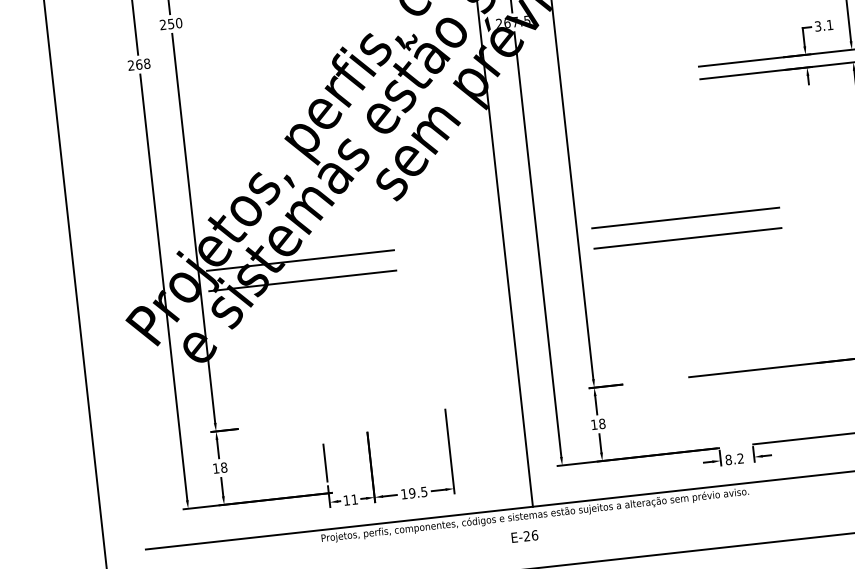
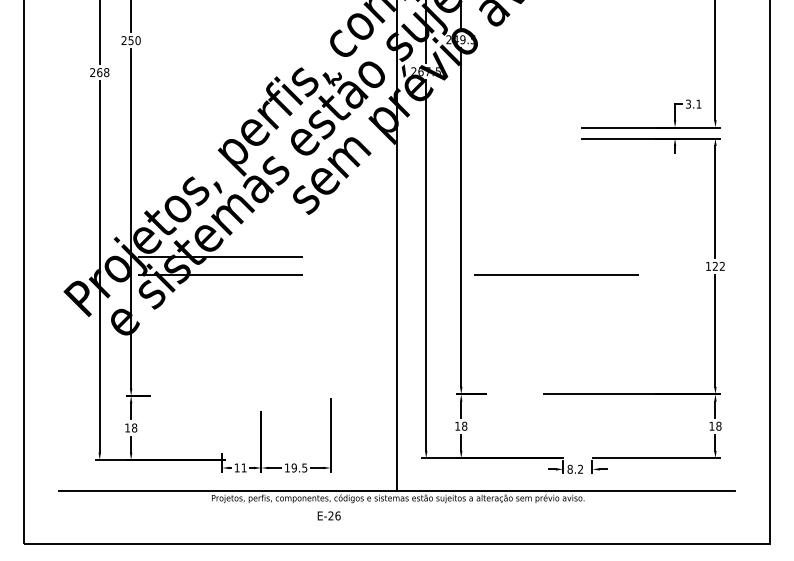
line: (686, 217) -> (556, 256), removed
line: (325, 462) -> (222, 433), removed
text: (523, 536) -> (328, 515), moved

